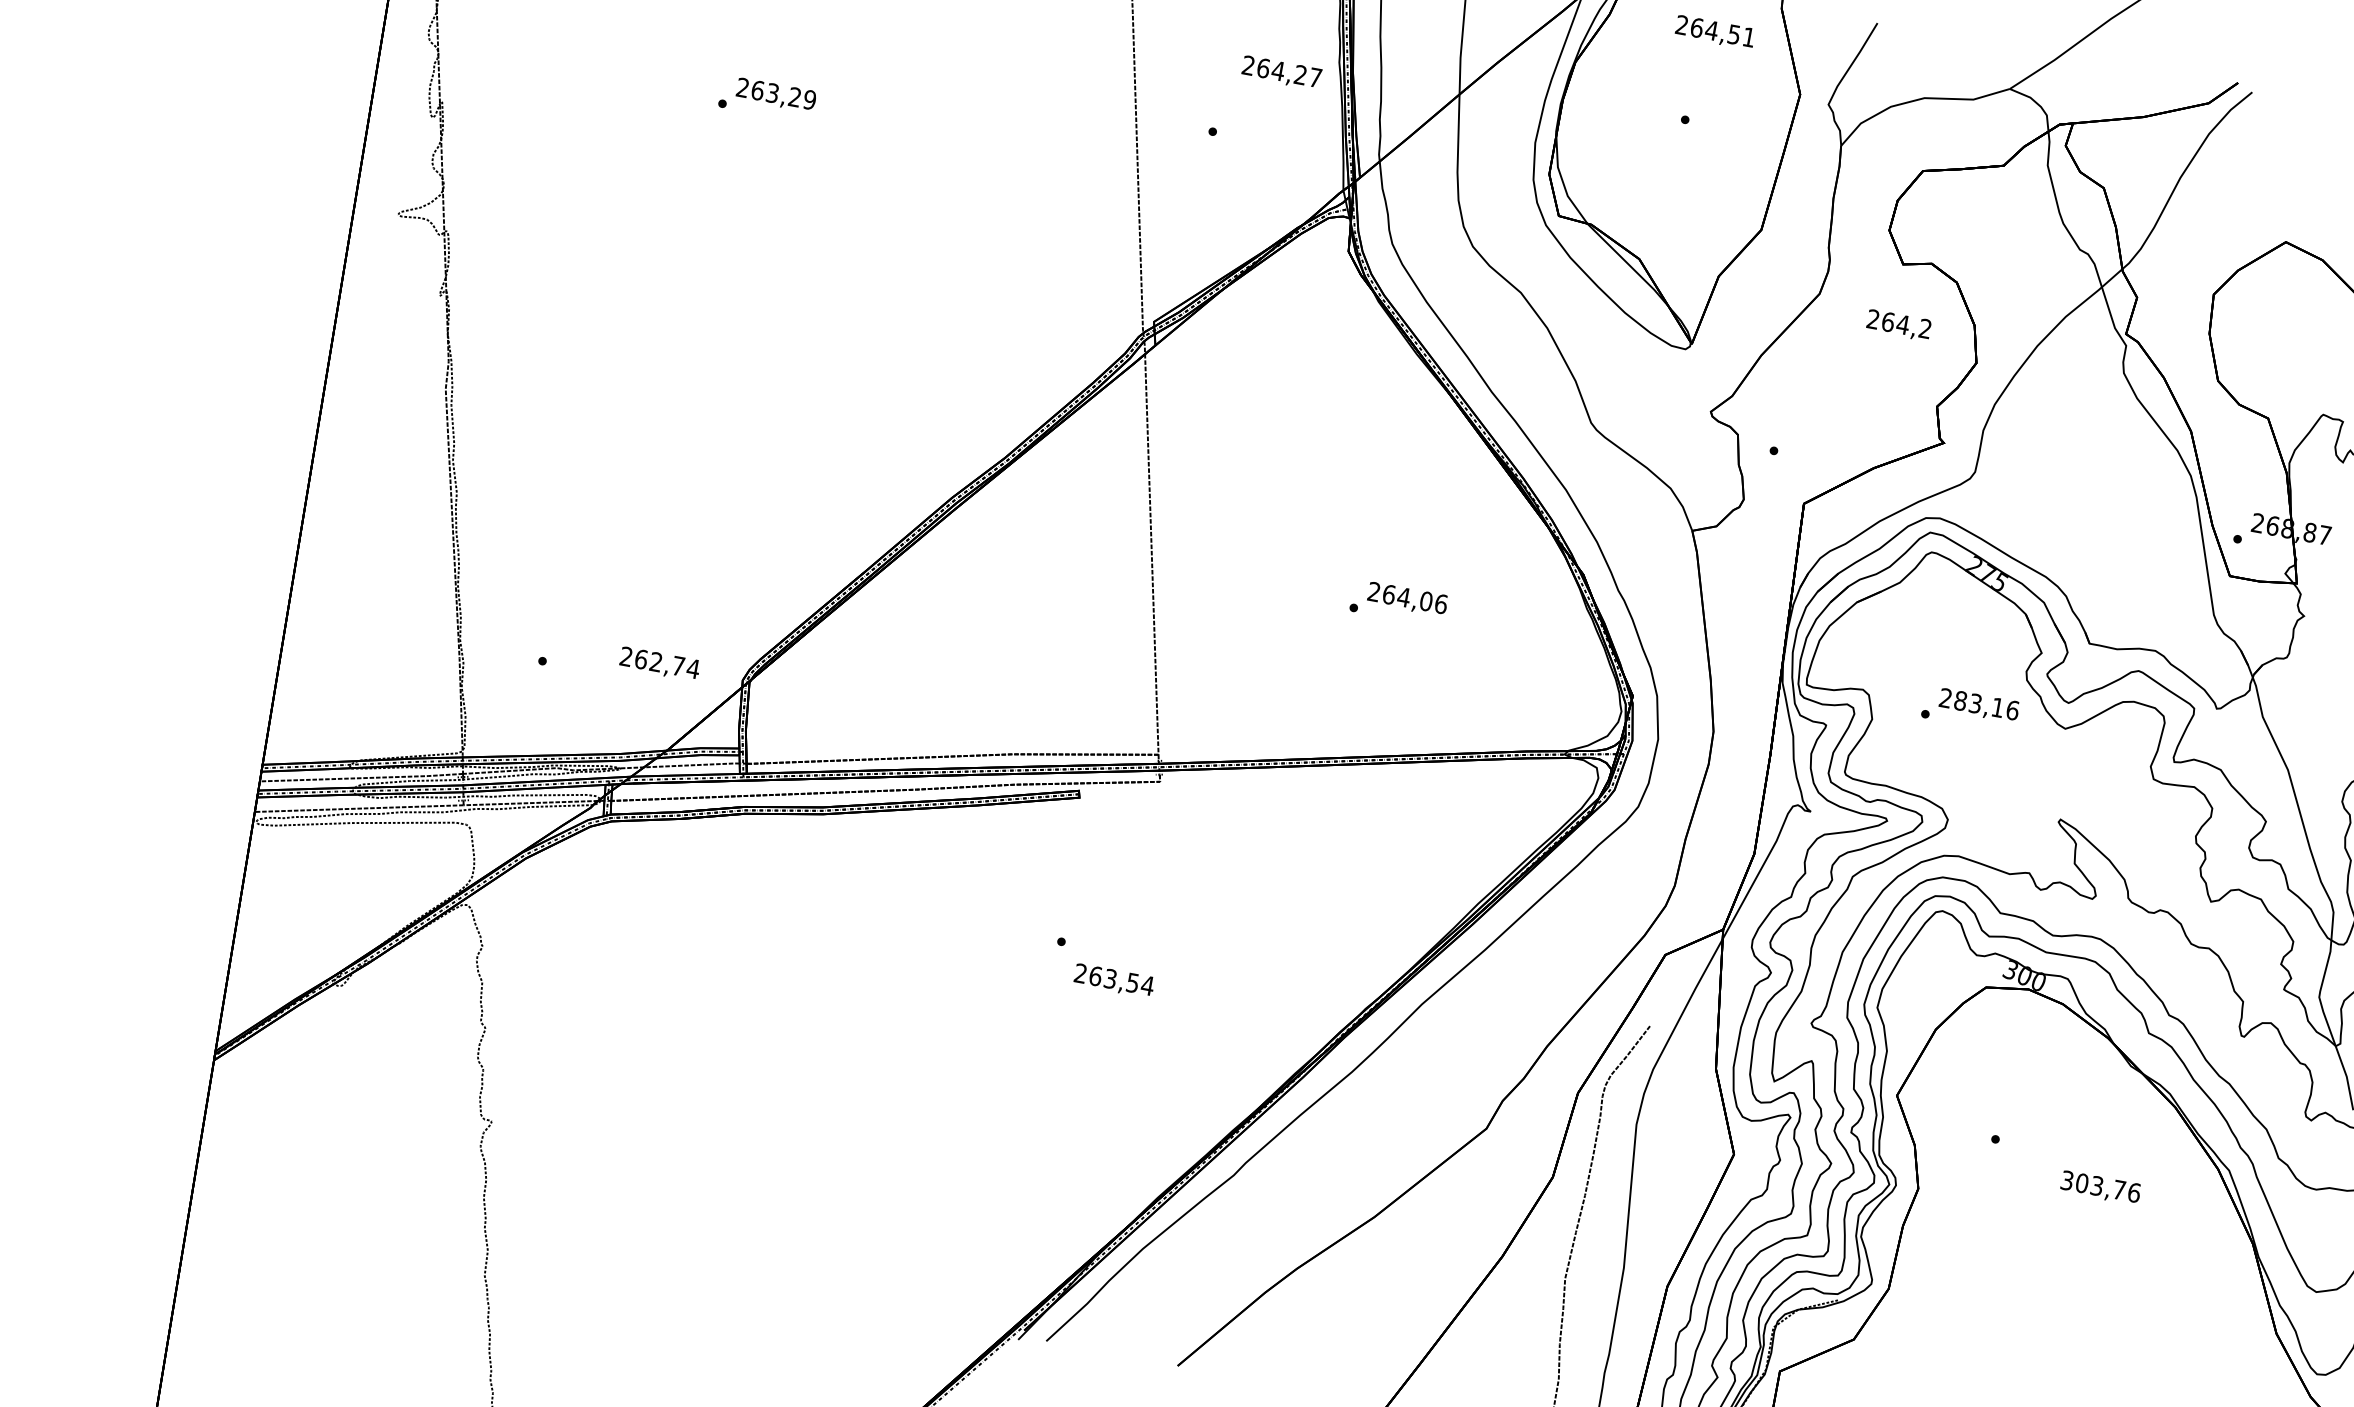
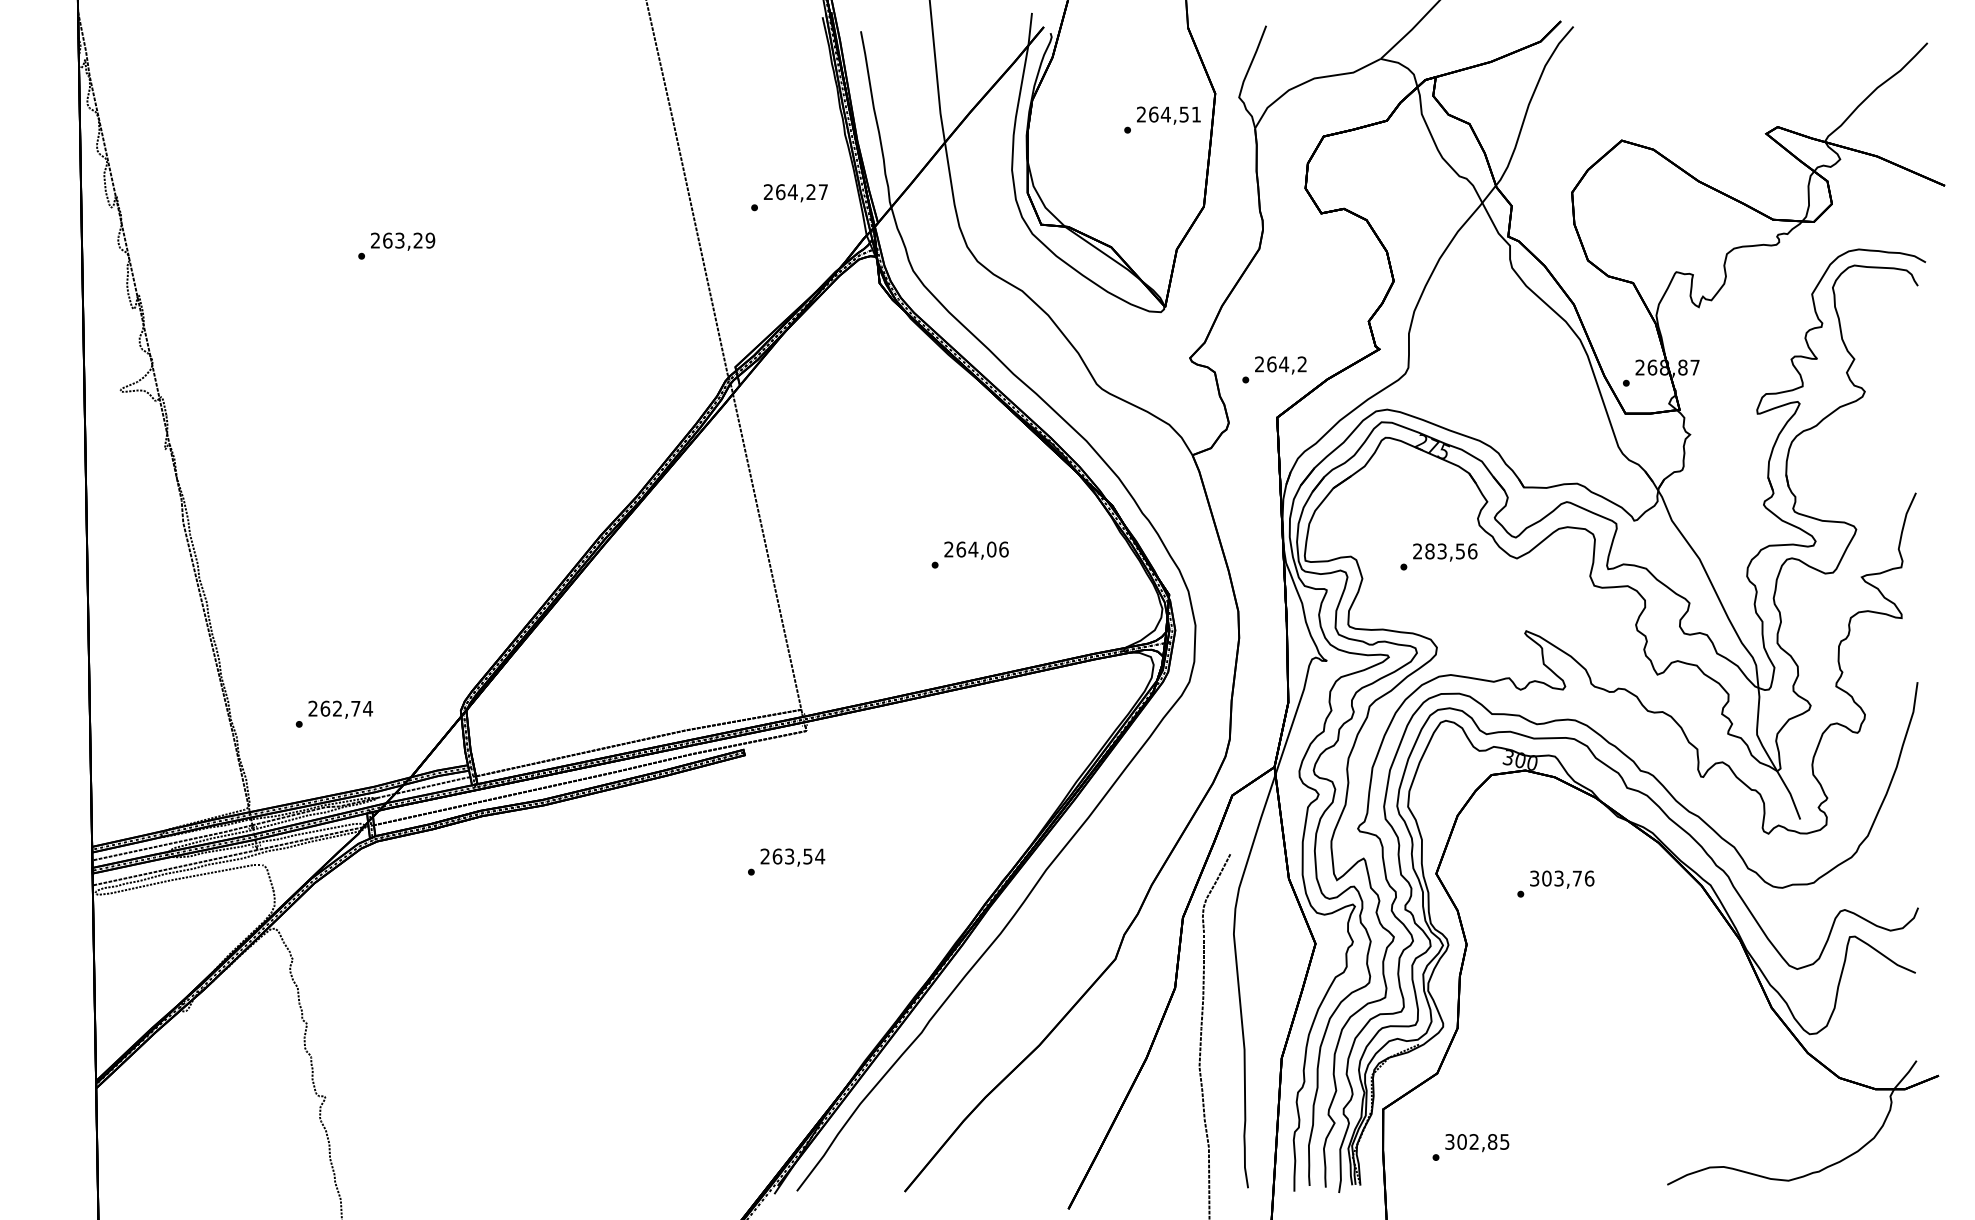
text: (1714, 32) -> (1168, 115), moved
text: (1281, 73) -> (795, 193), moved
text: (1898, 325) -> (1280, 365), moved
text: (659, 663) -> (340, 709), moved
text: (1996, 707) -> (1459, 551), 283,16 -> 283,56
text: (1113, 980) -> (792, 857), moved
text: (2101, 1187) -> (1562, 879), moved

